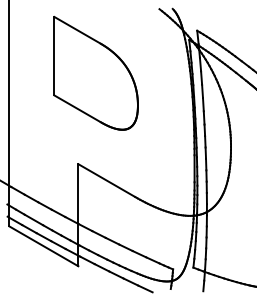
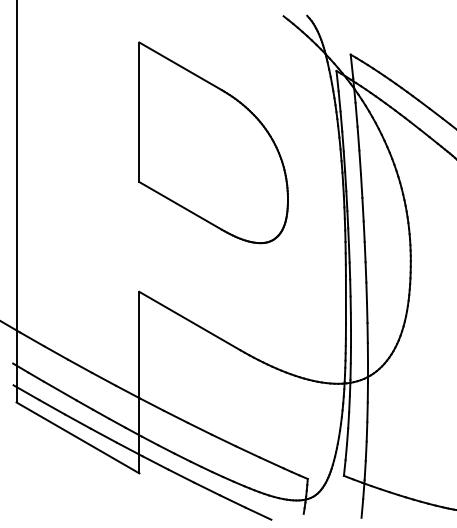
part: (95, 72) -> (212, 141), moved

